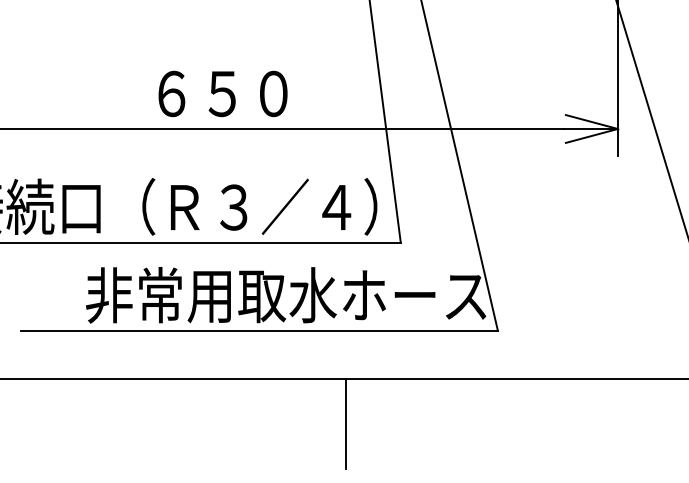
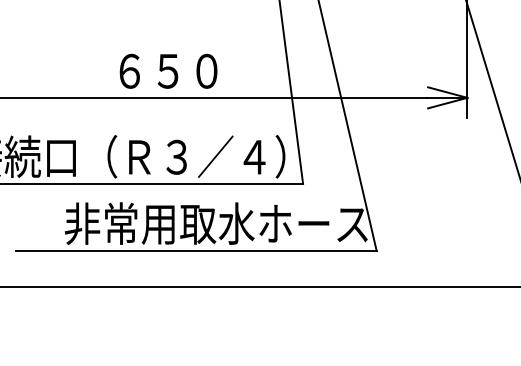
line: (345, 423) -> (261, 320), removed

